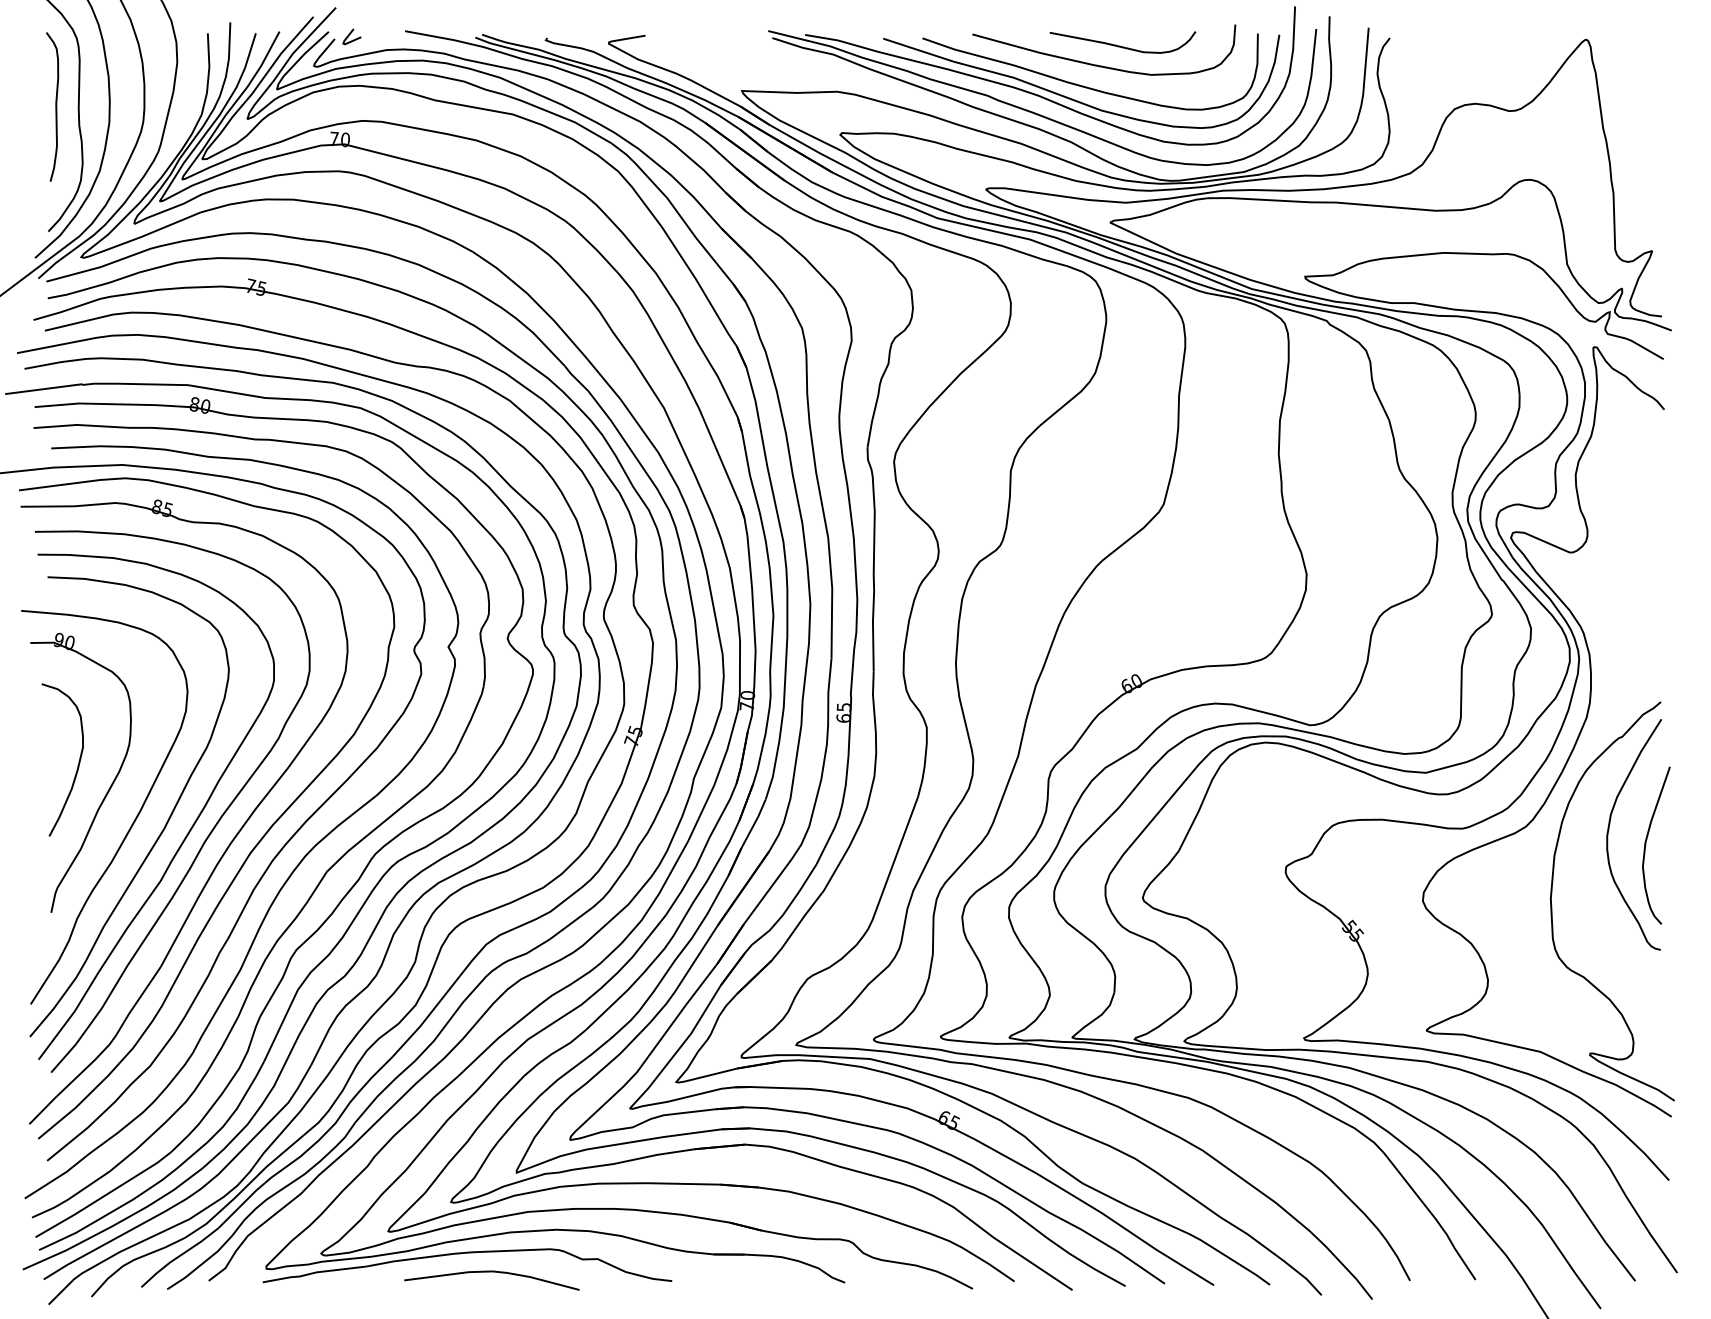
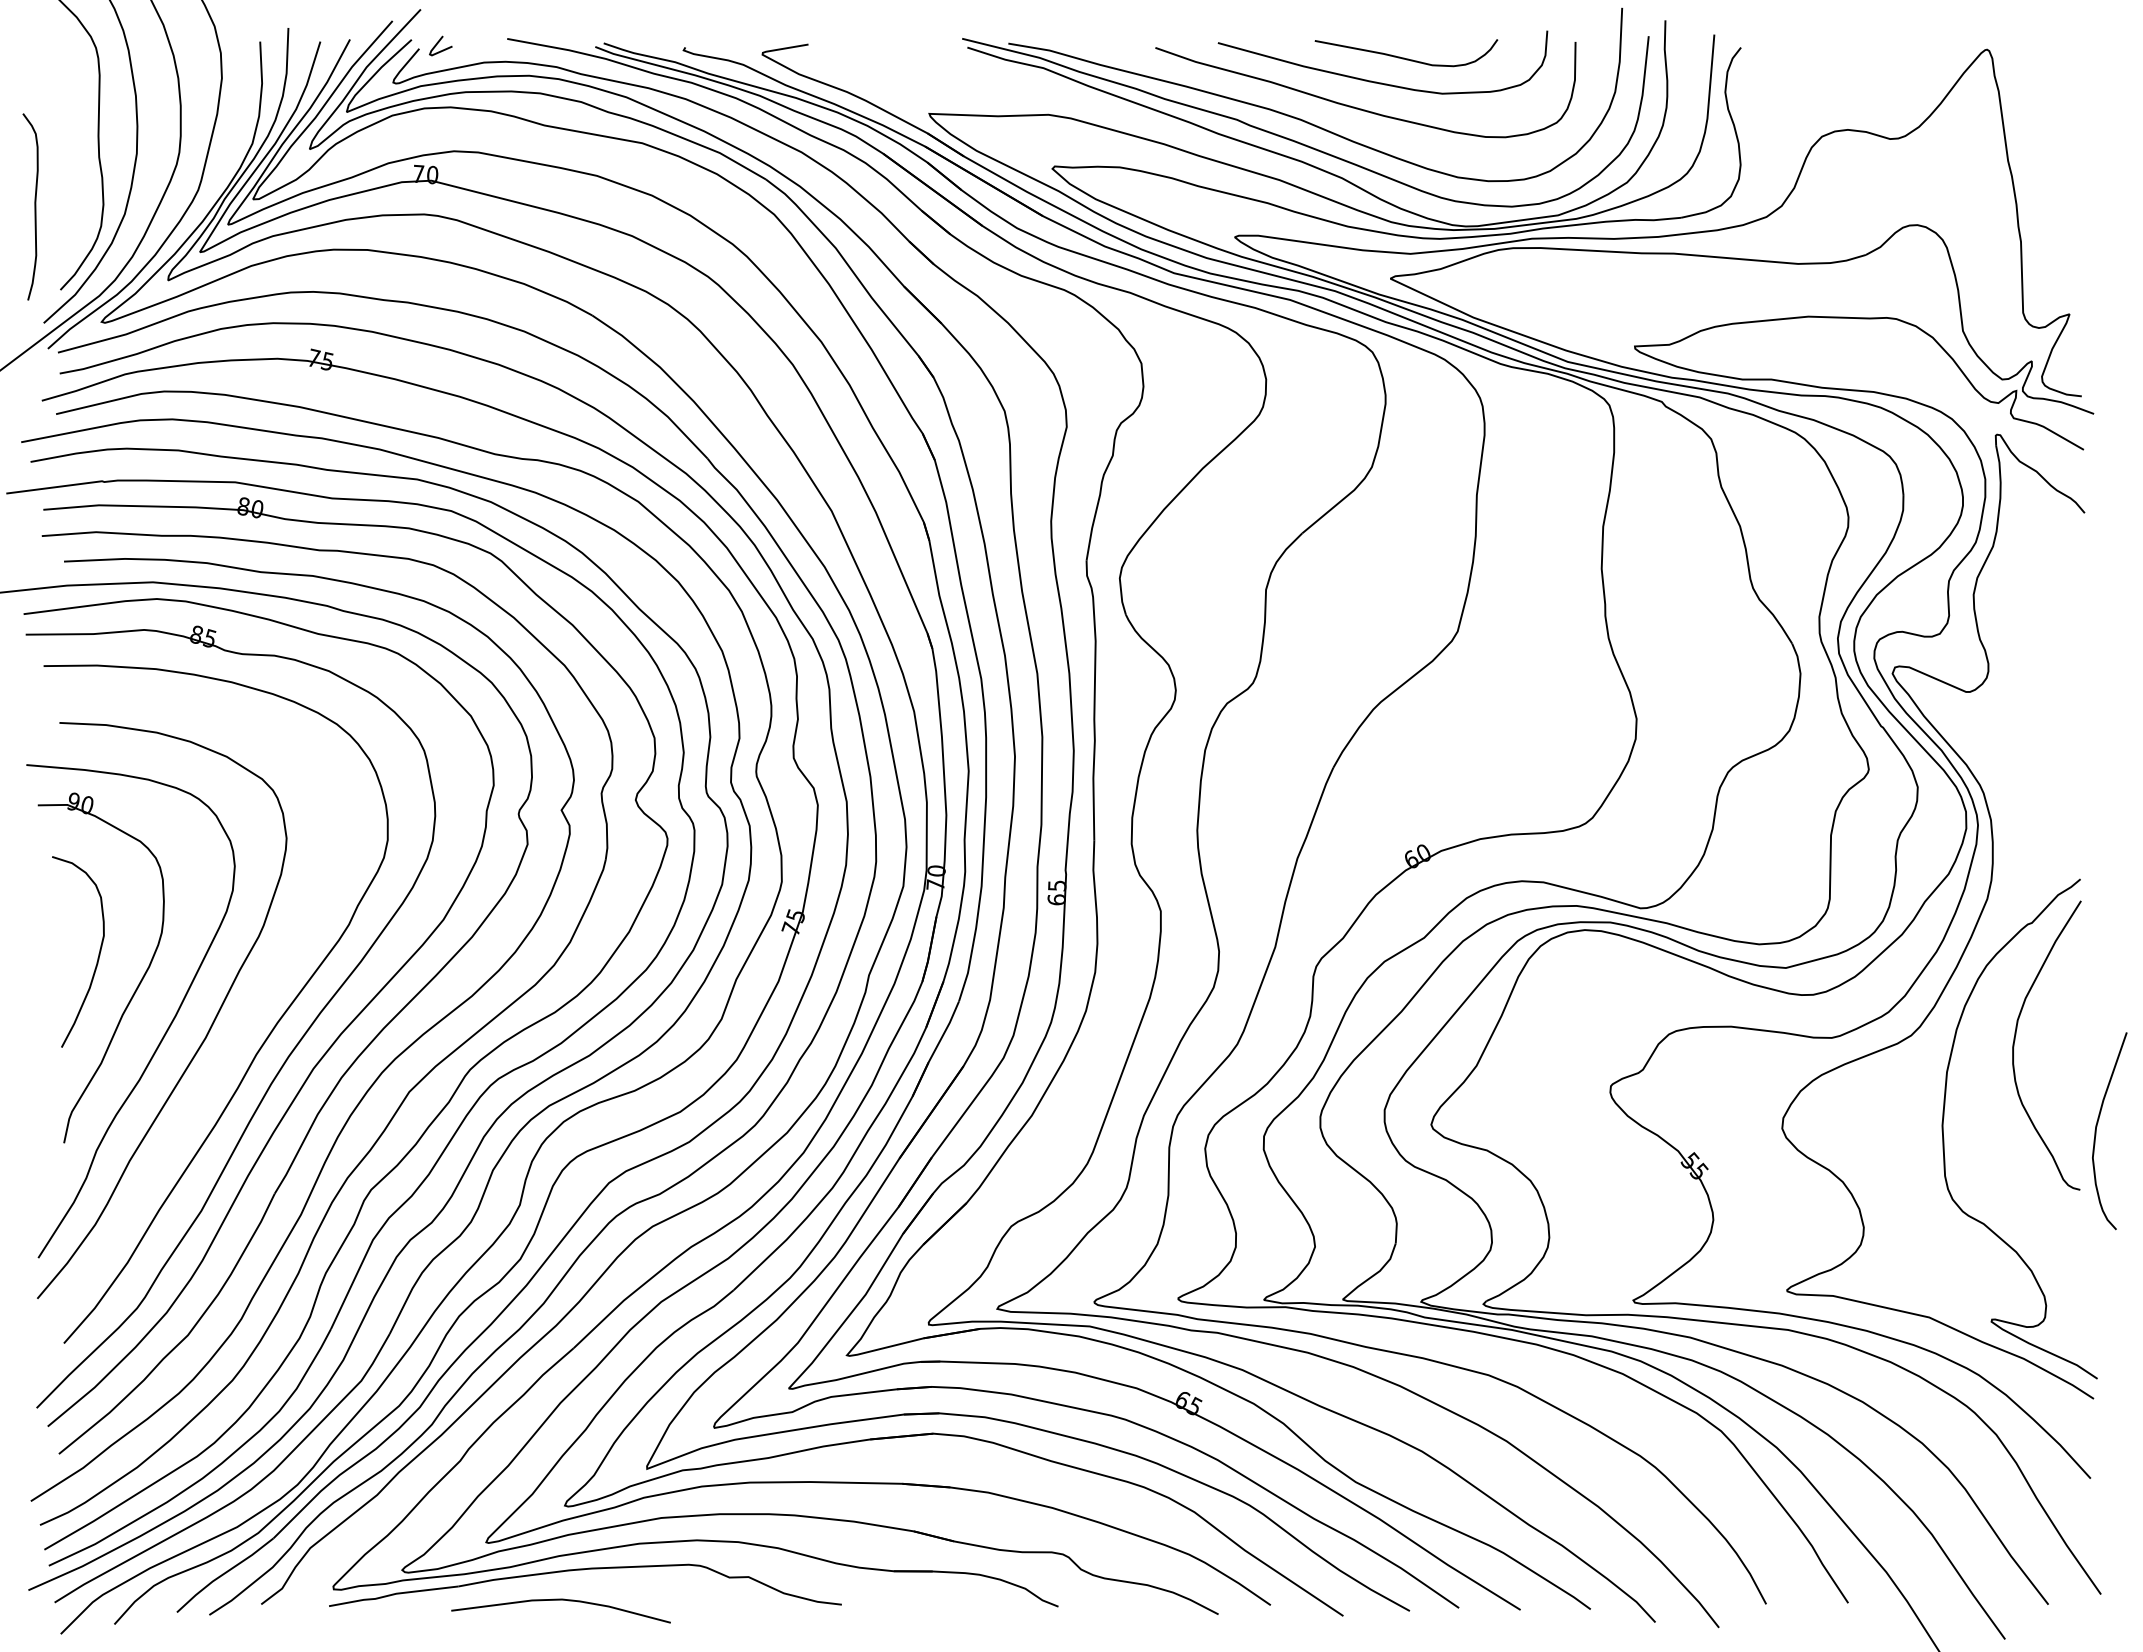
curve: (1072, 98) -> (1343, 123), removed
curve: (55, 106) -> (34, 206), moved
curve: (190, 828) -> (238, 1037), removed
curve: (1646, 841) -> (2097, 1126), moved
curve: (491, 1272) -> (560, 1600), moved

